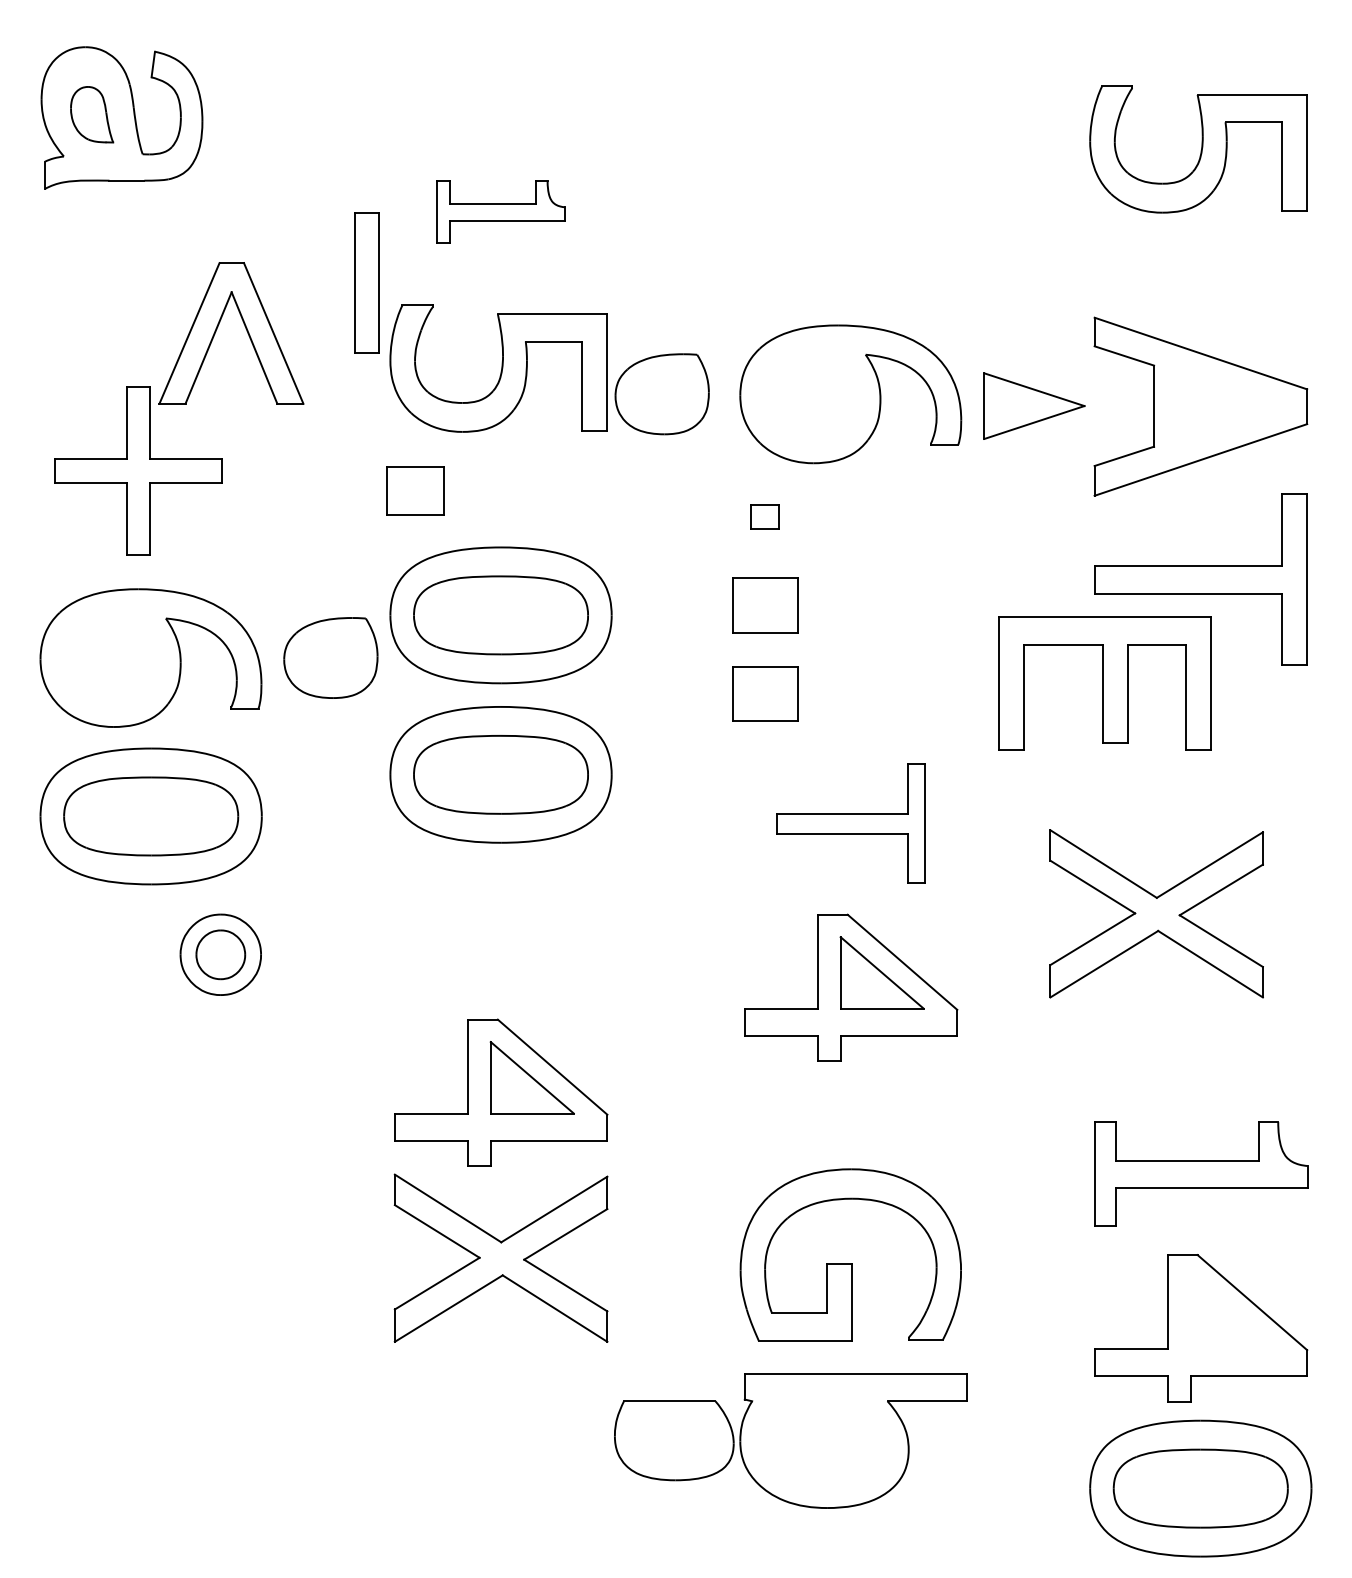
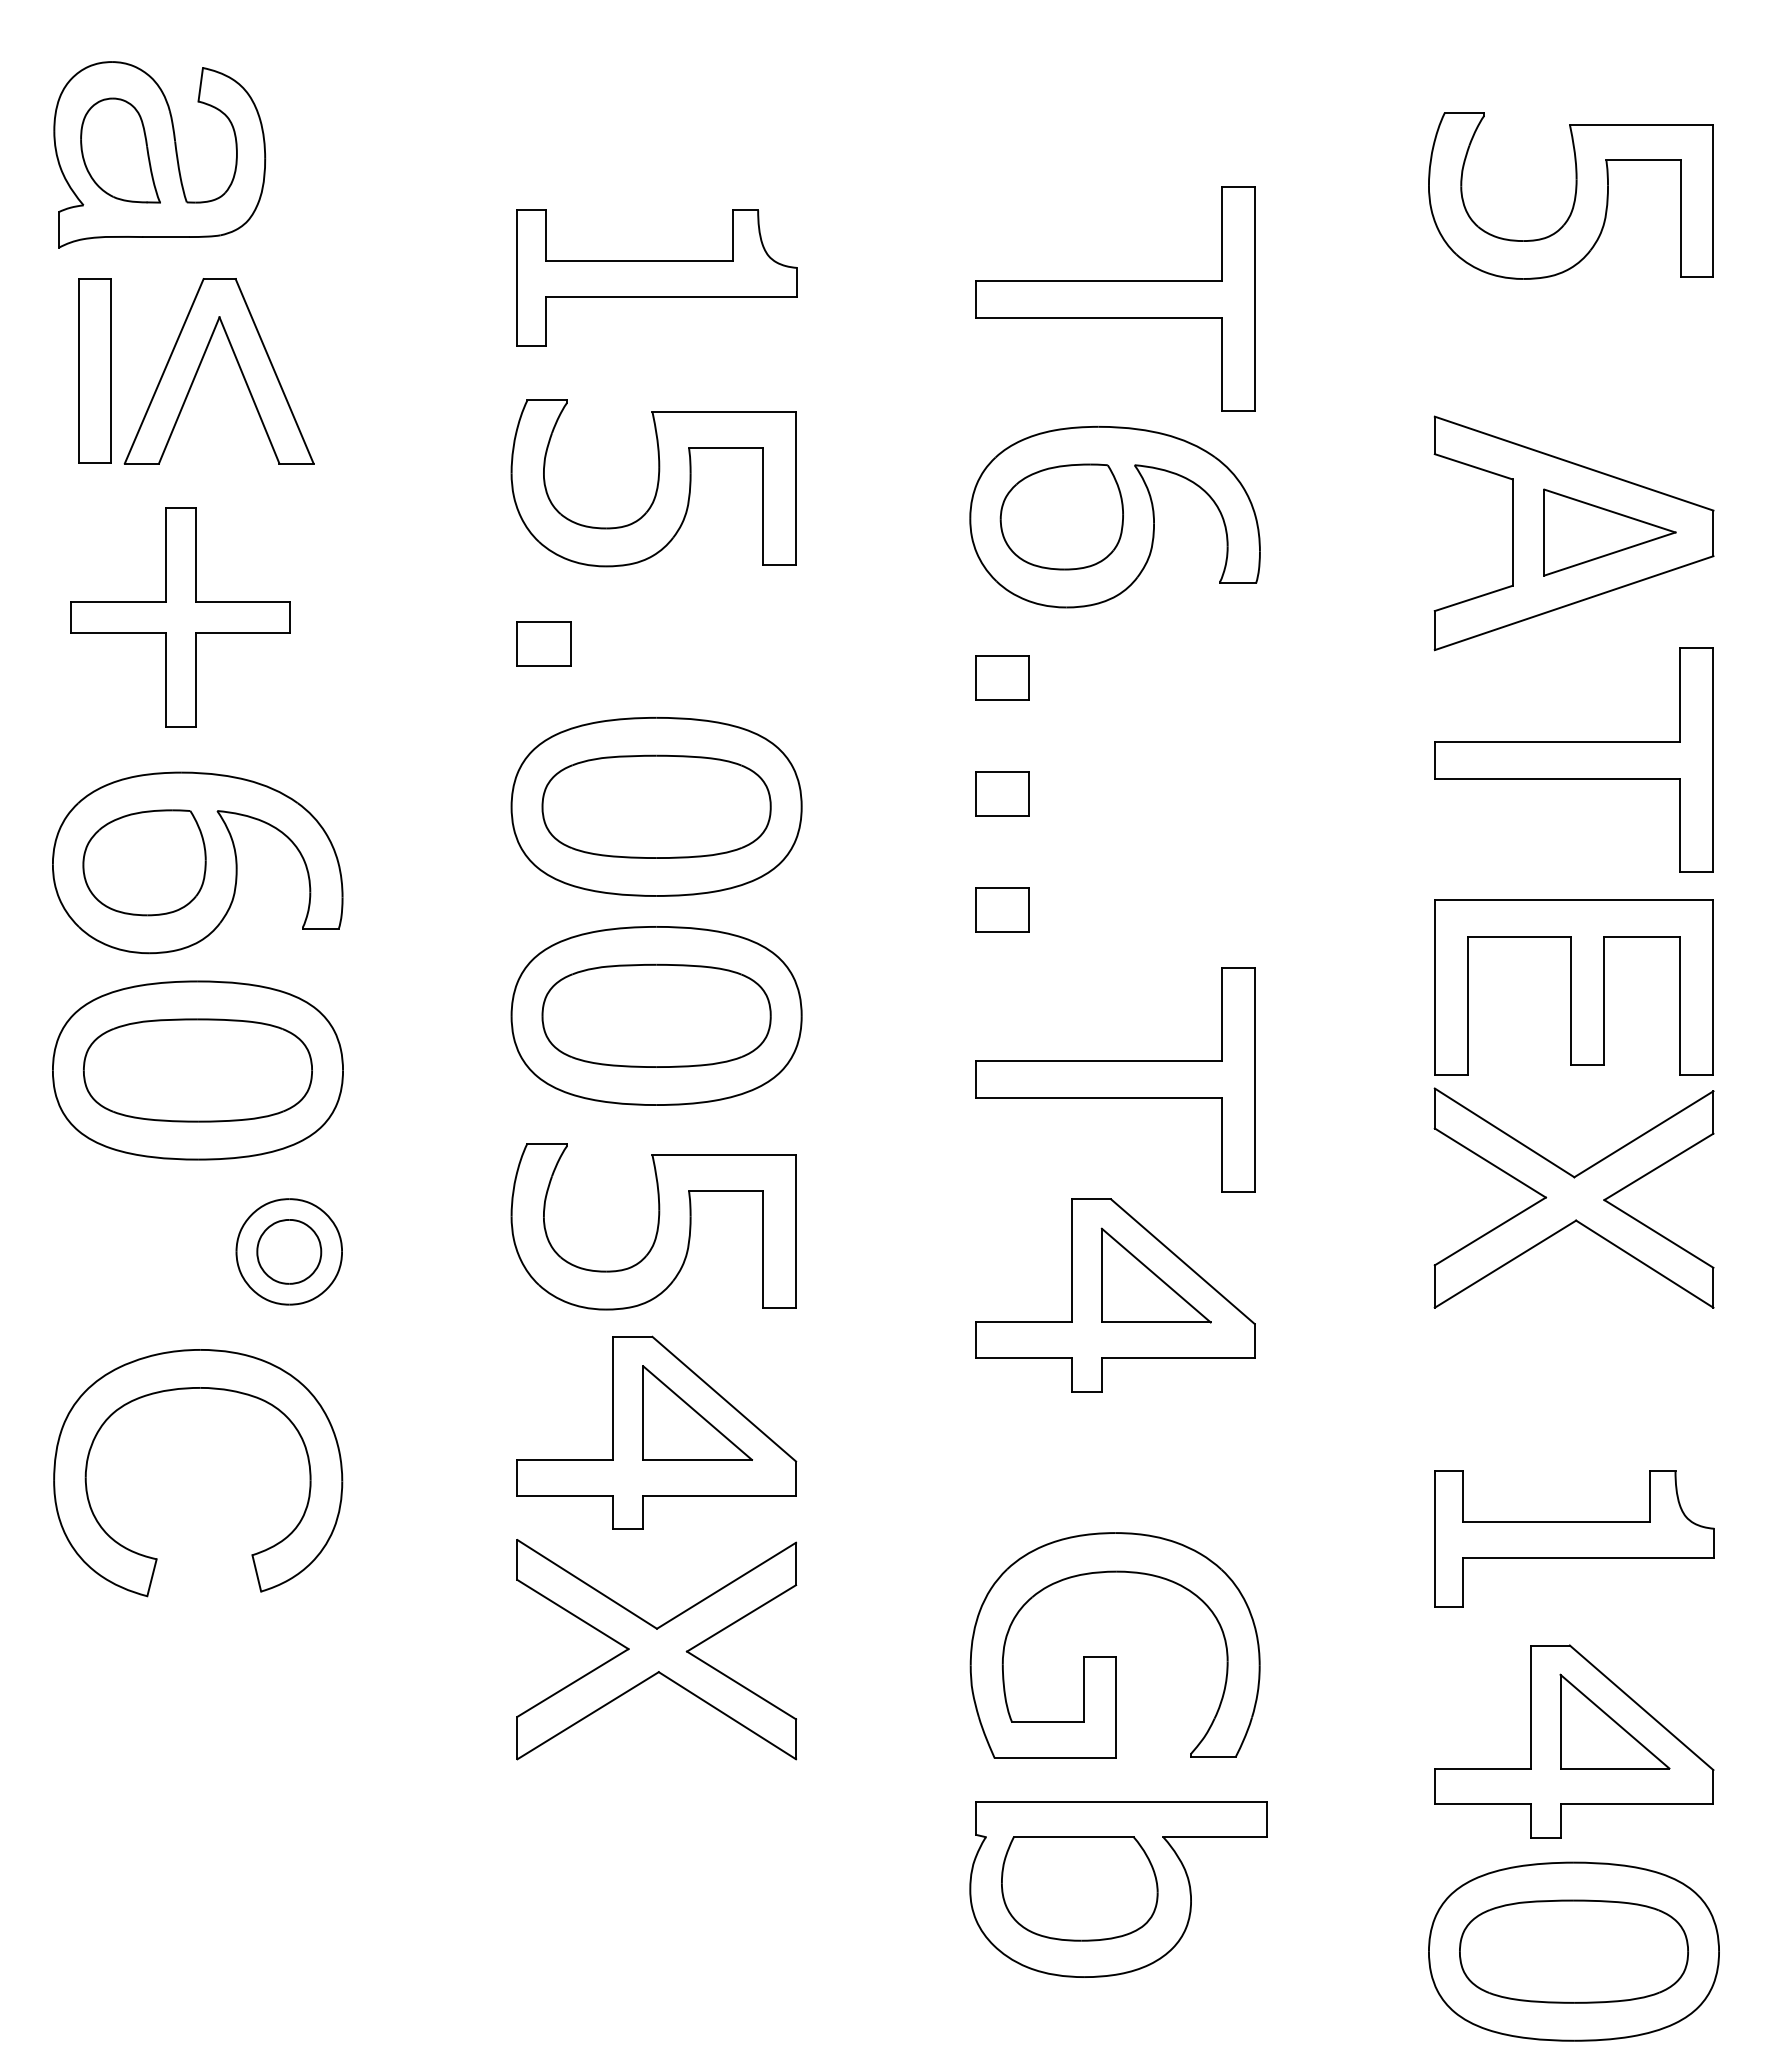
part: (92, 114) -> (120, 150), size x1.43
part: (500, 211) -> (656, 277), size x1.67
part: (851, 227) -> (1115, 298), added
part: (366, 282) -> (94, 370), moved
part: (217, 329) -> (200, 366), moved
part: (661, 393) -> (1061, 516), moved
part: (1034, 406) -> (1609, 532), moved
part: (414, 490) -> (543, 643), size x0.71
part: (764, 516) -> (1002, 677), size x1.43
part: (764, 605) -> (1002, 793), size x0.62
part: (330, 657) -> (144, 862), moved
part: (1104, 683) -> (1573, 987), moved
part: (764, 693) -> (1002, 909), size x0.62
part: (851, 823) -> (1115, 1079), size x1.43
part: (1156, 913) -> (1573, 1197), moved
part: (498, 935) -> (653, 1226), added
part: (145, 1059) -> (190, 1389), added
part: (1231, 1313) -> (1614, 1721), added
part: (674, 1440) -> (1079, 1888), moved

